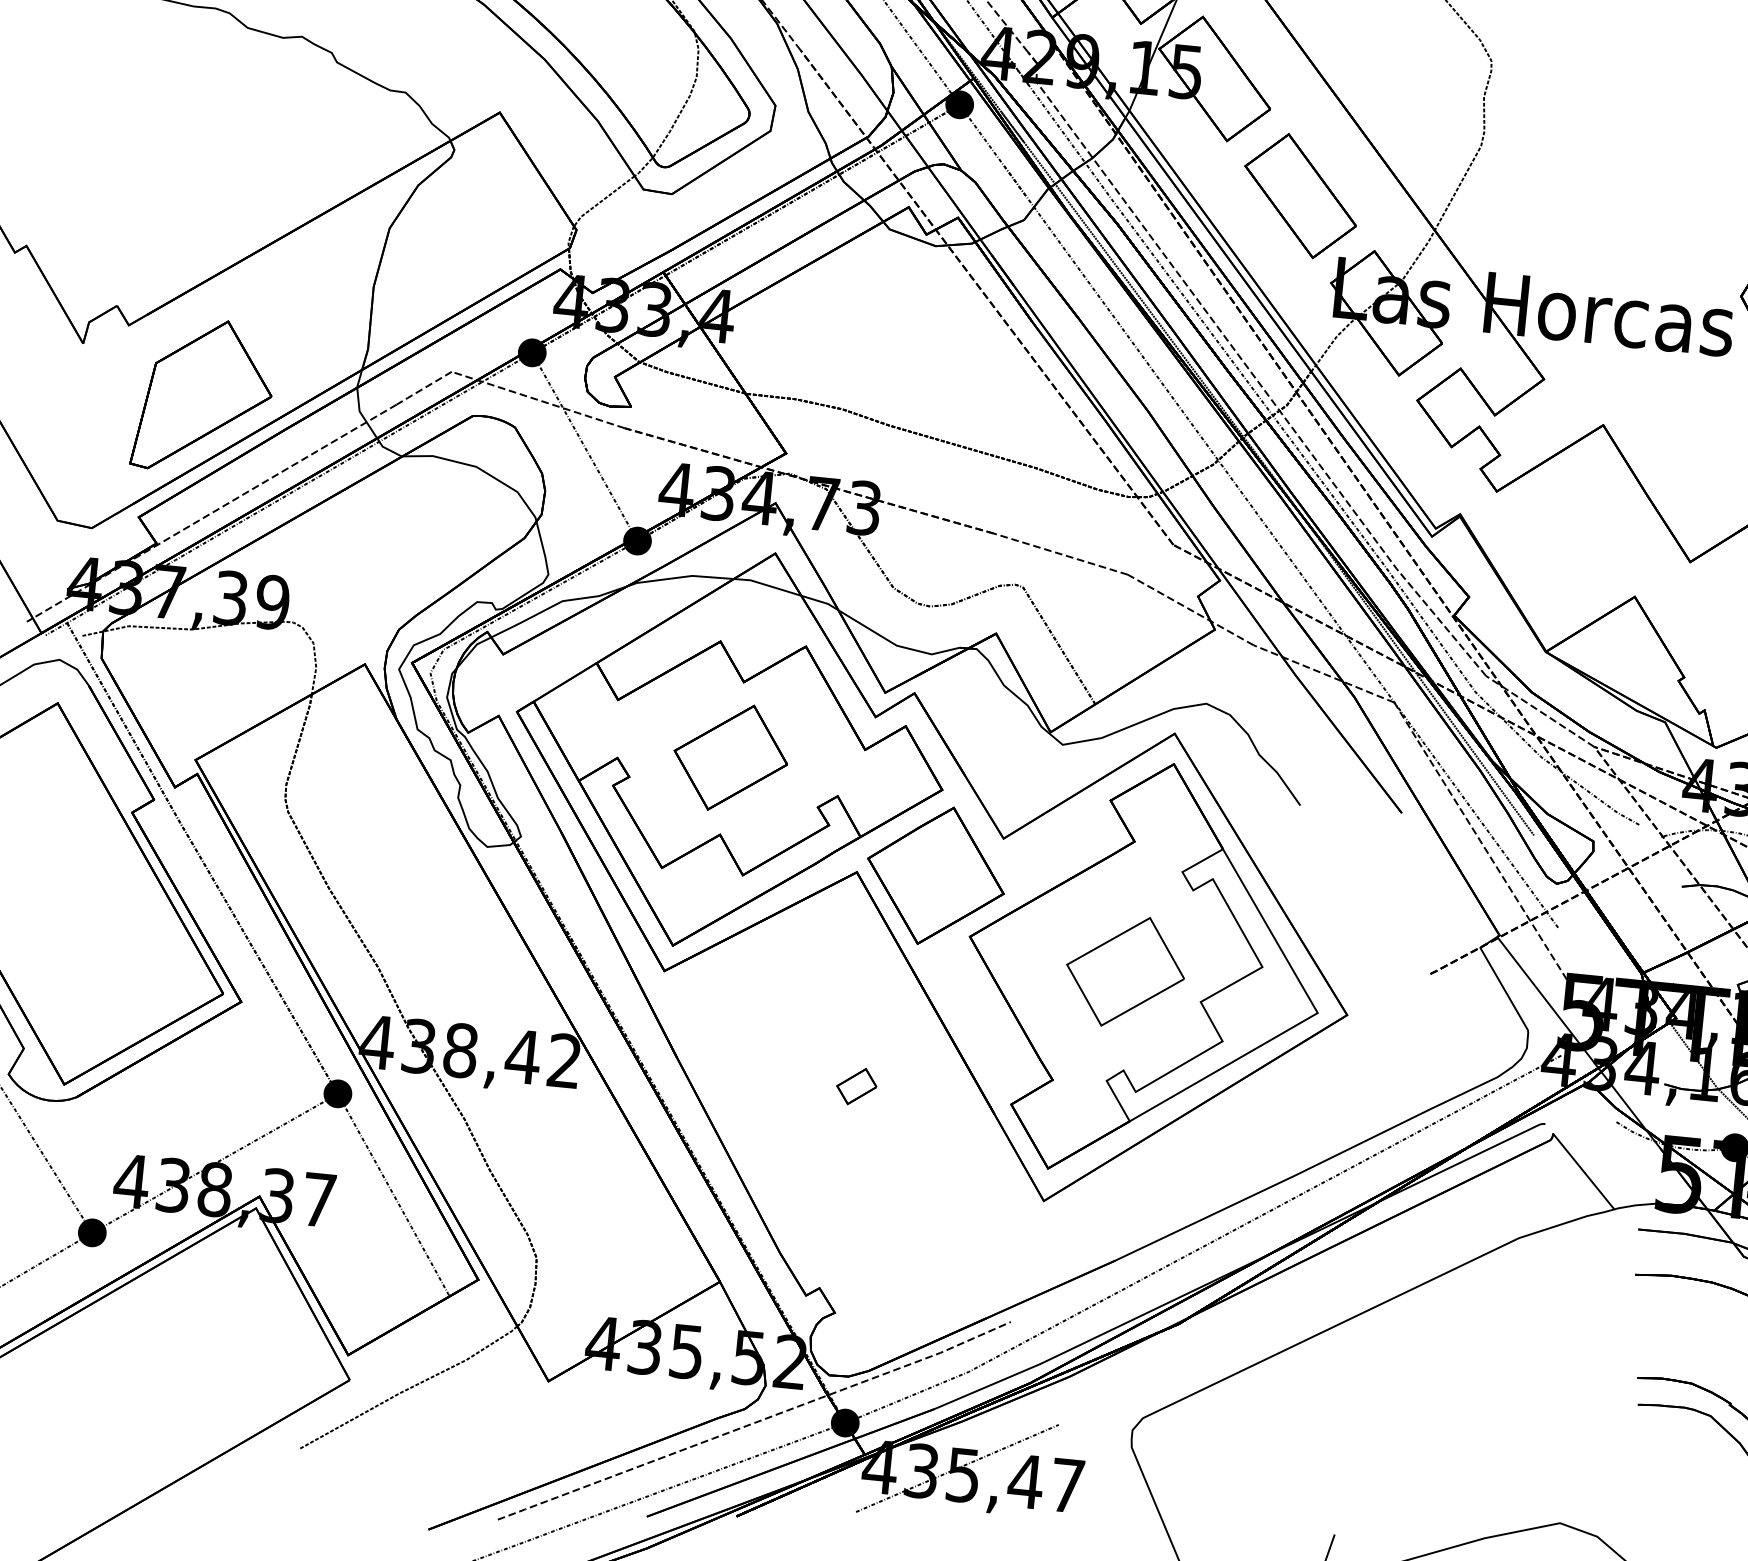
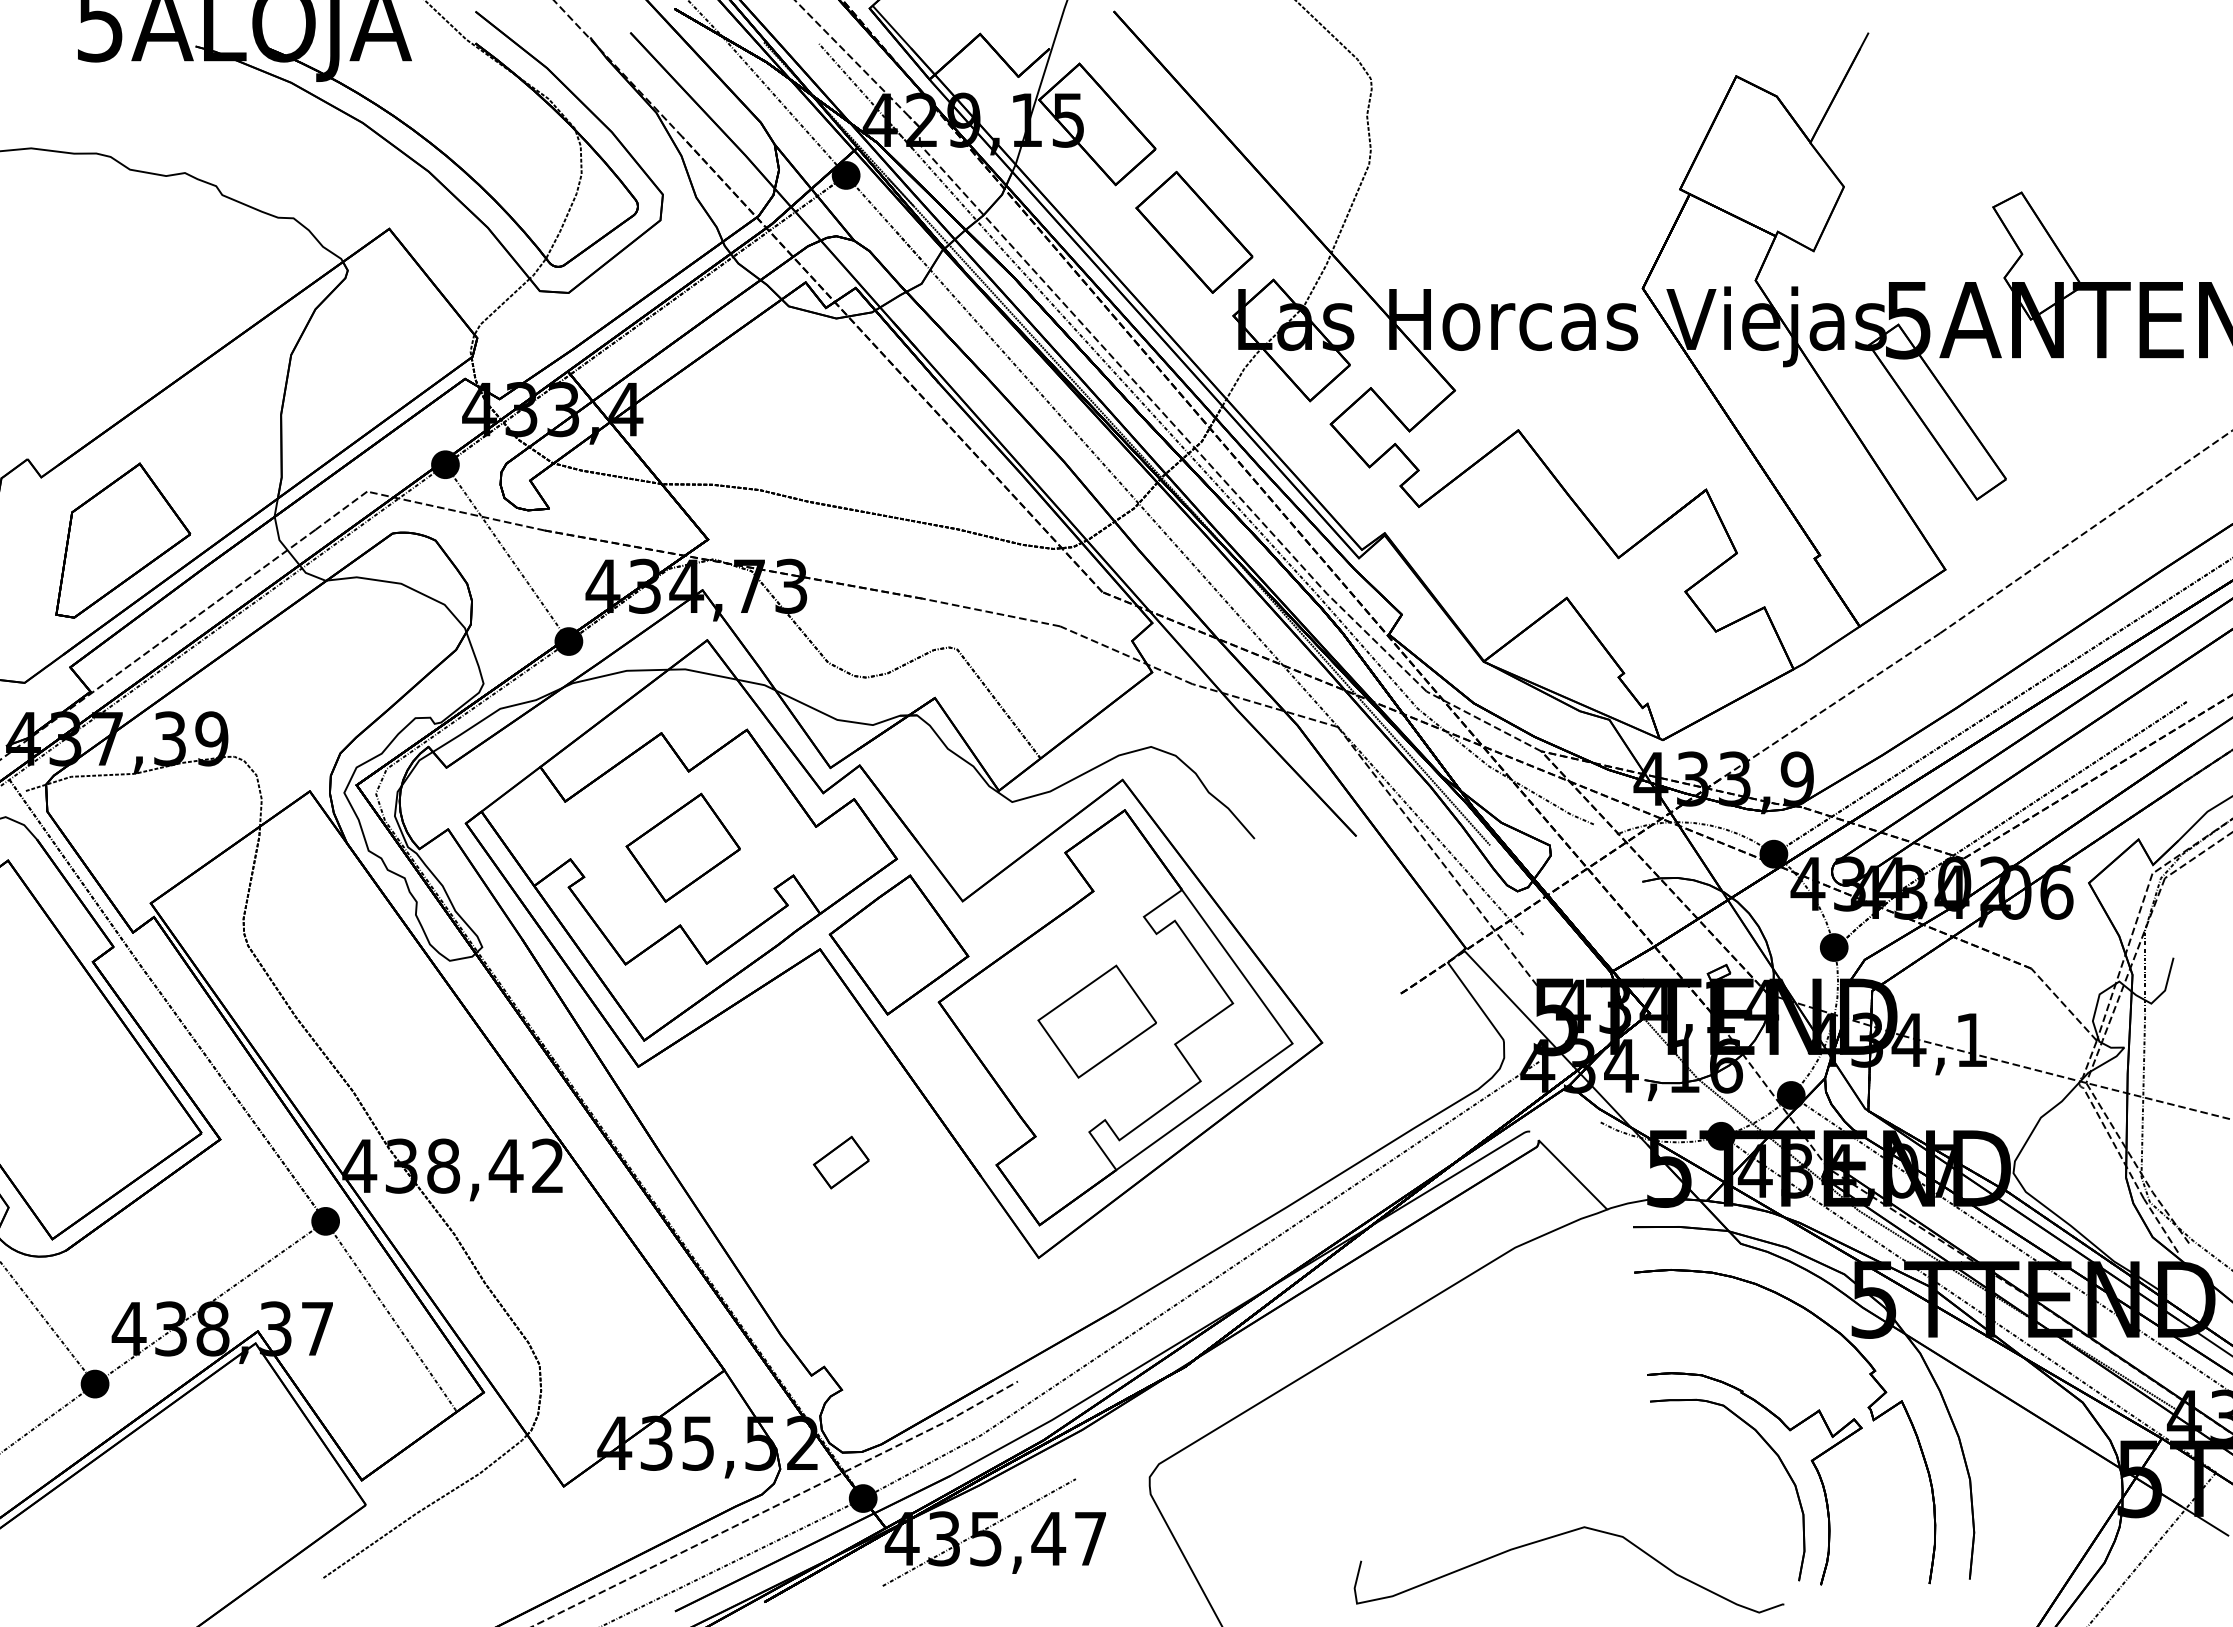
part: (856, 1086) -> (840, 1162), size x1.4

